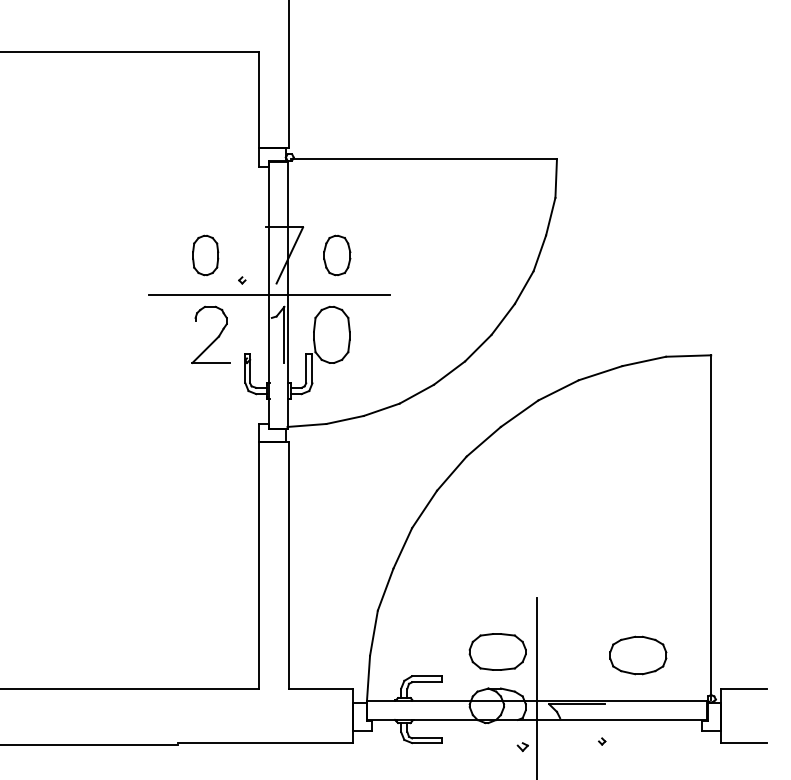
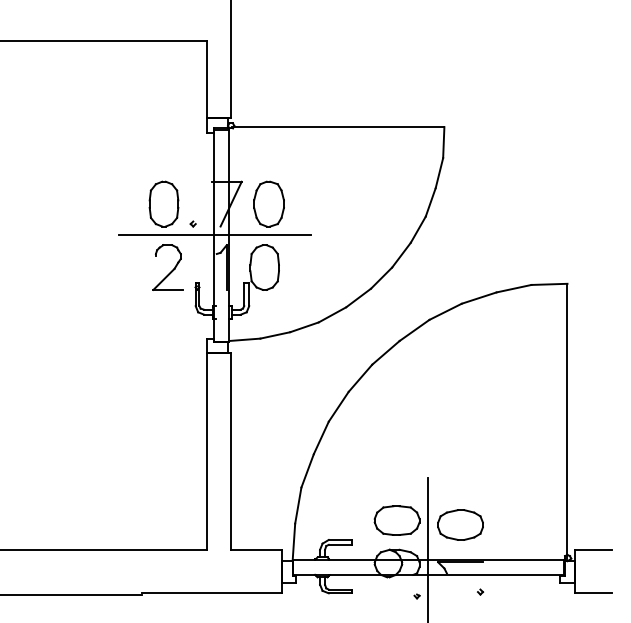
part: (205, 255) -> (163, 204), size x1.43
part: (336, 255) -> (268, 204), size x1.43
part: (638, 655) -> (460, 525), moved
part: (522, 746) -> (416, 596), size x0.62

